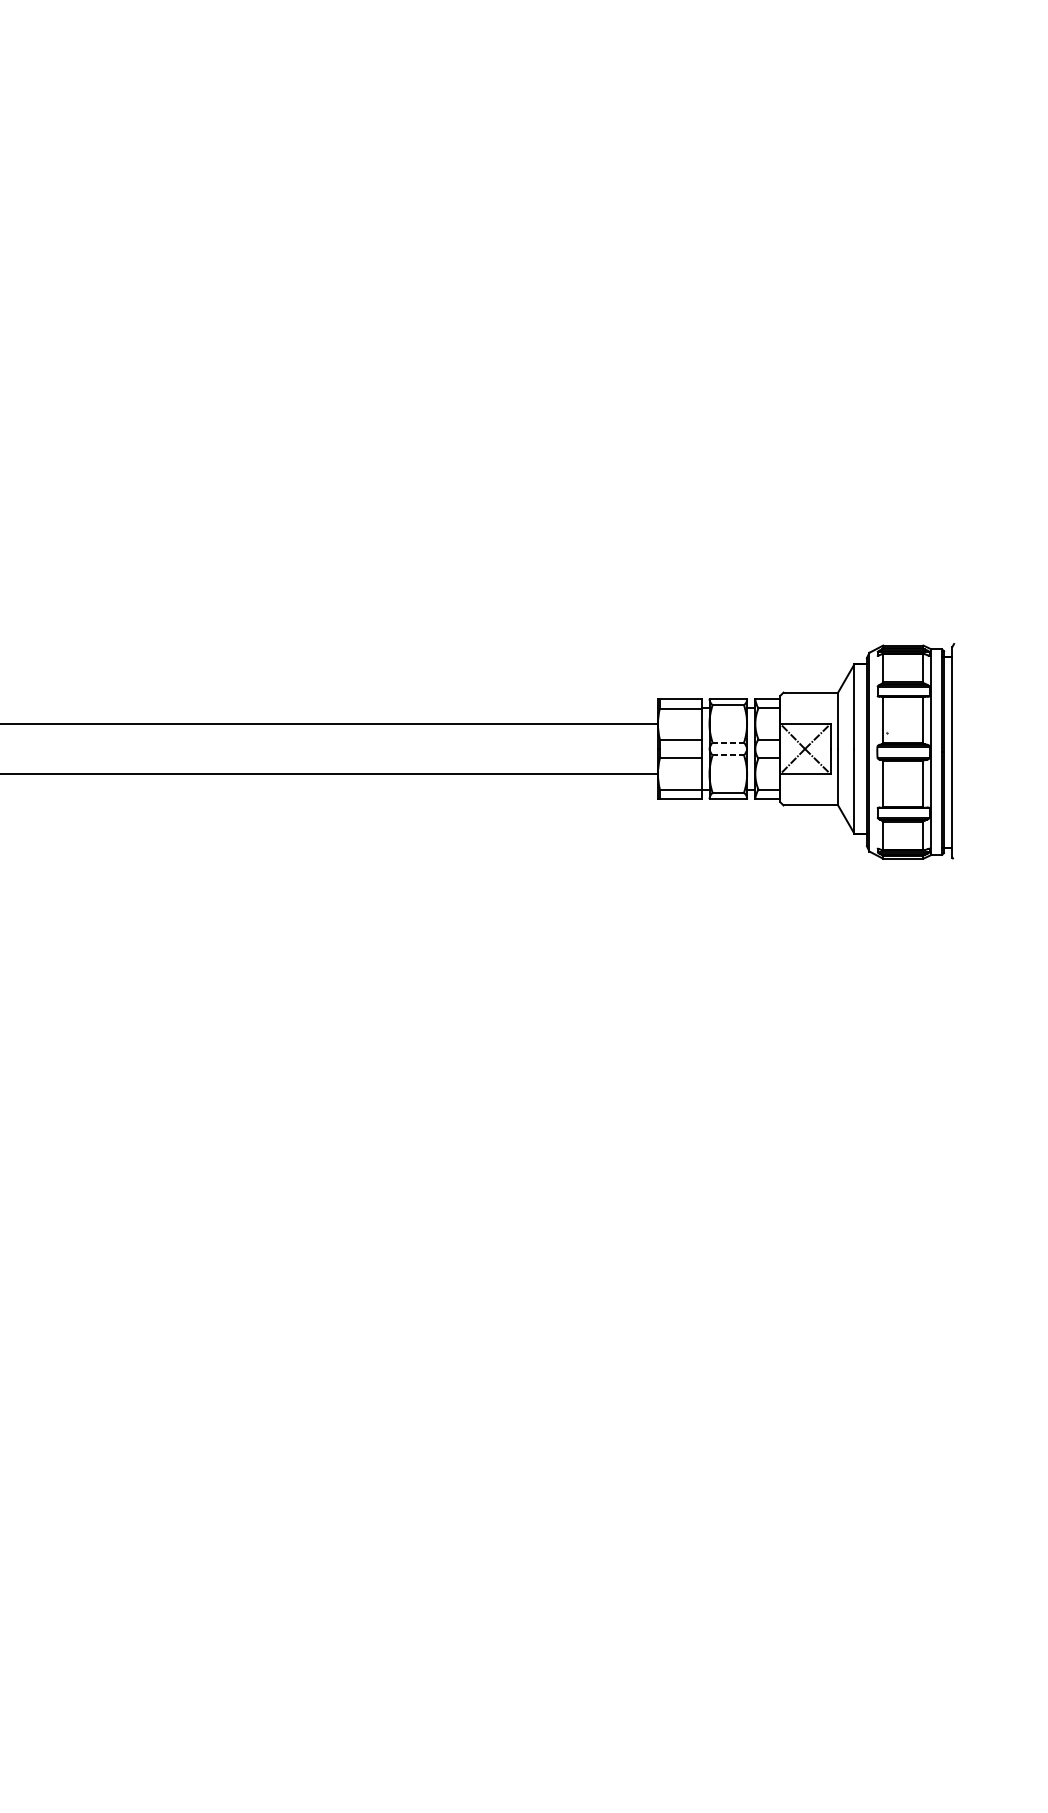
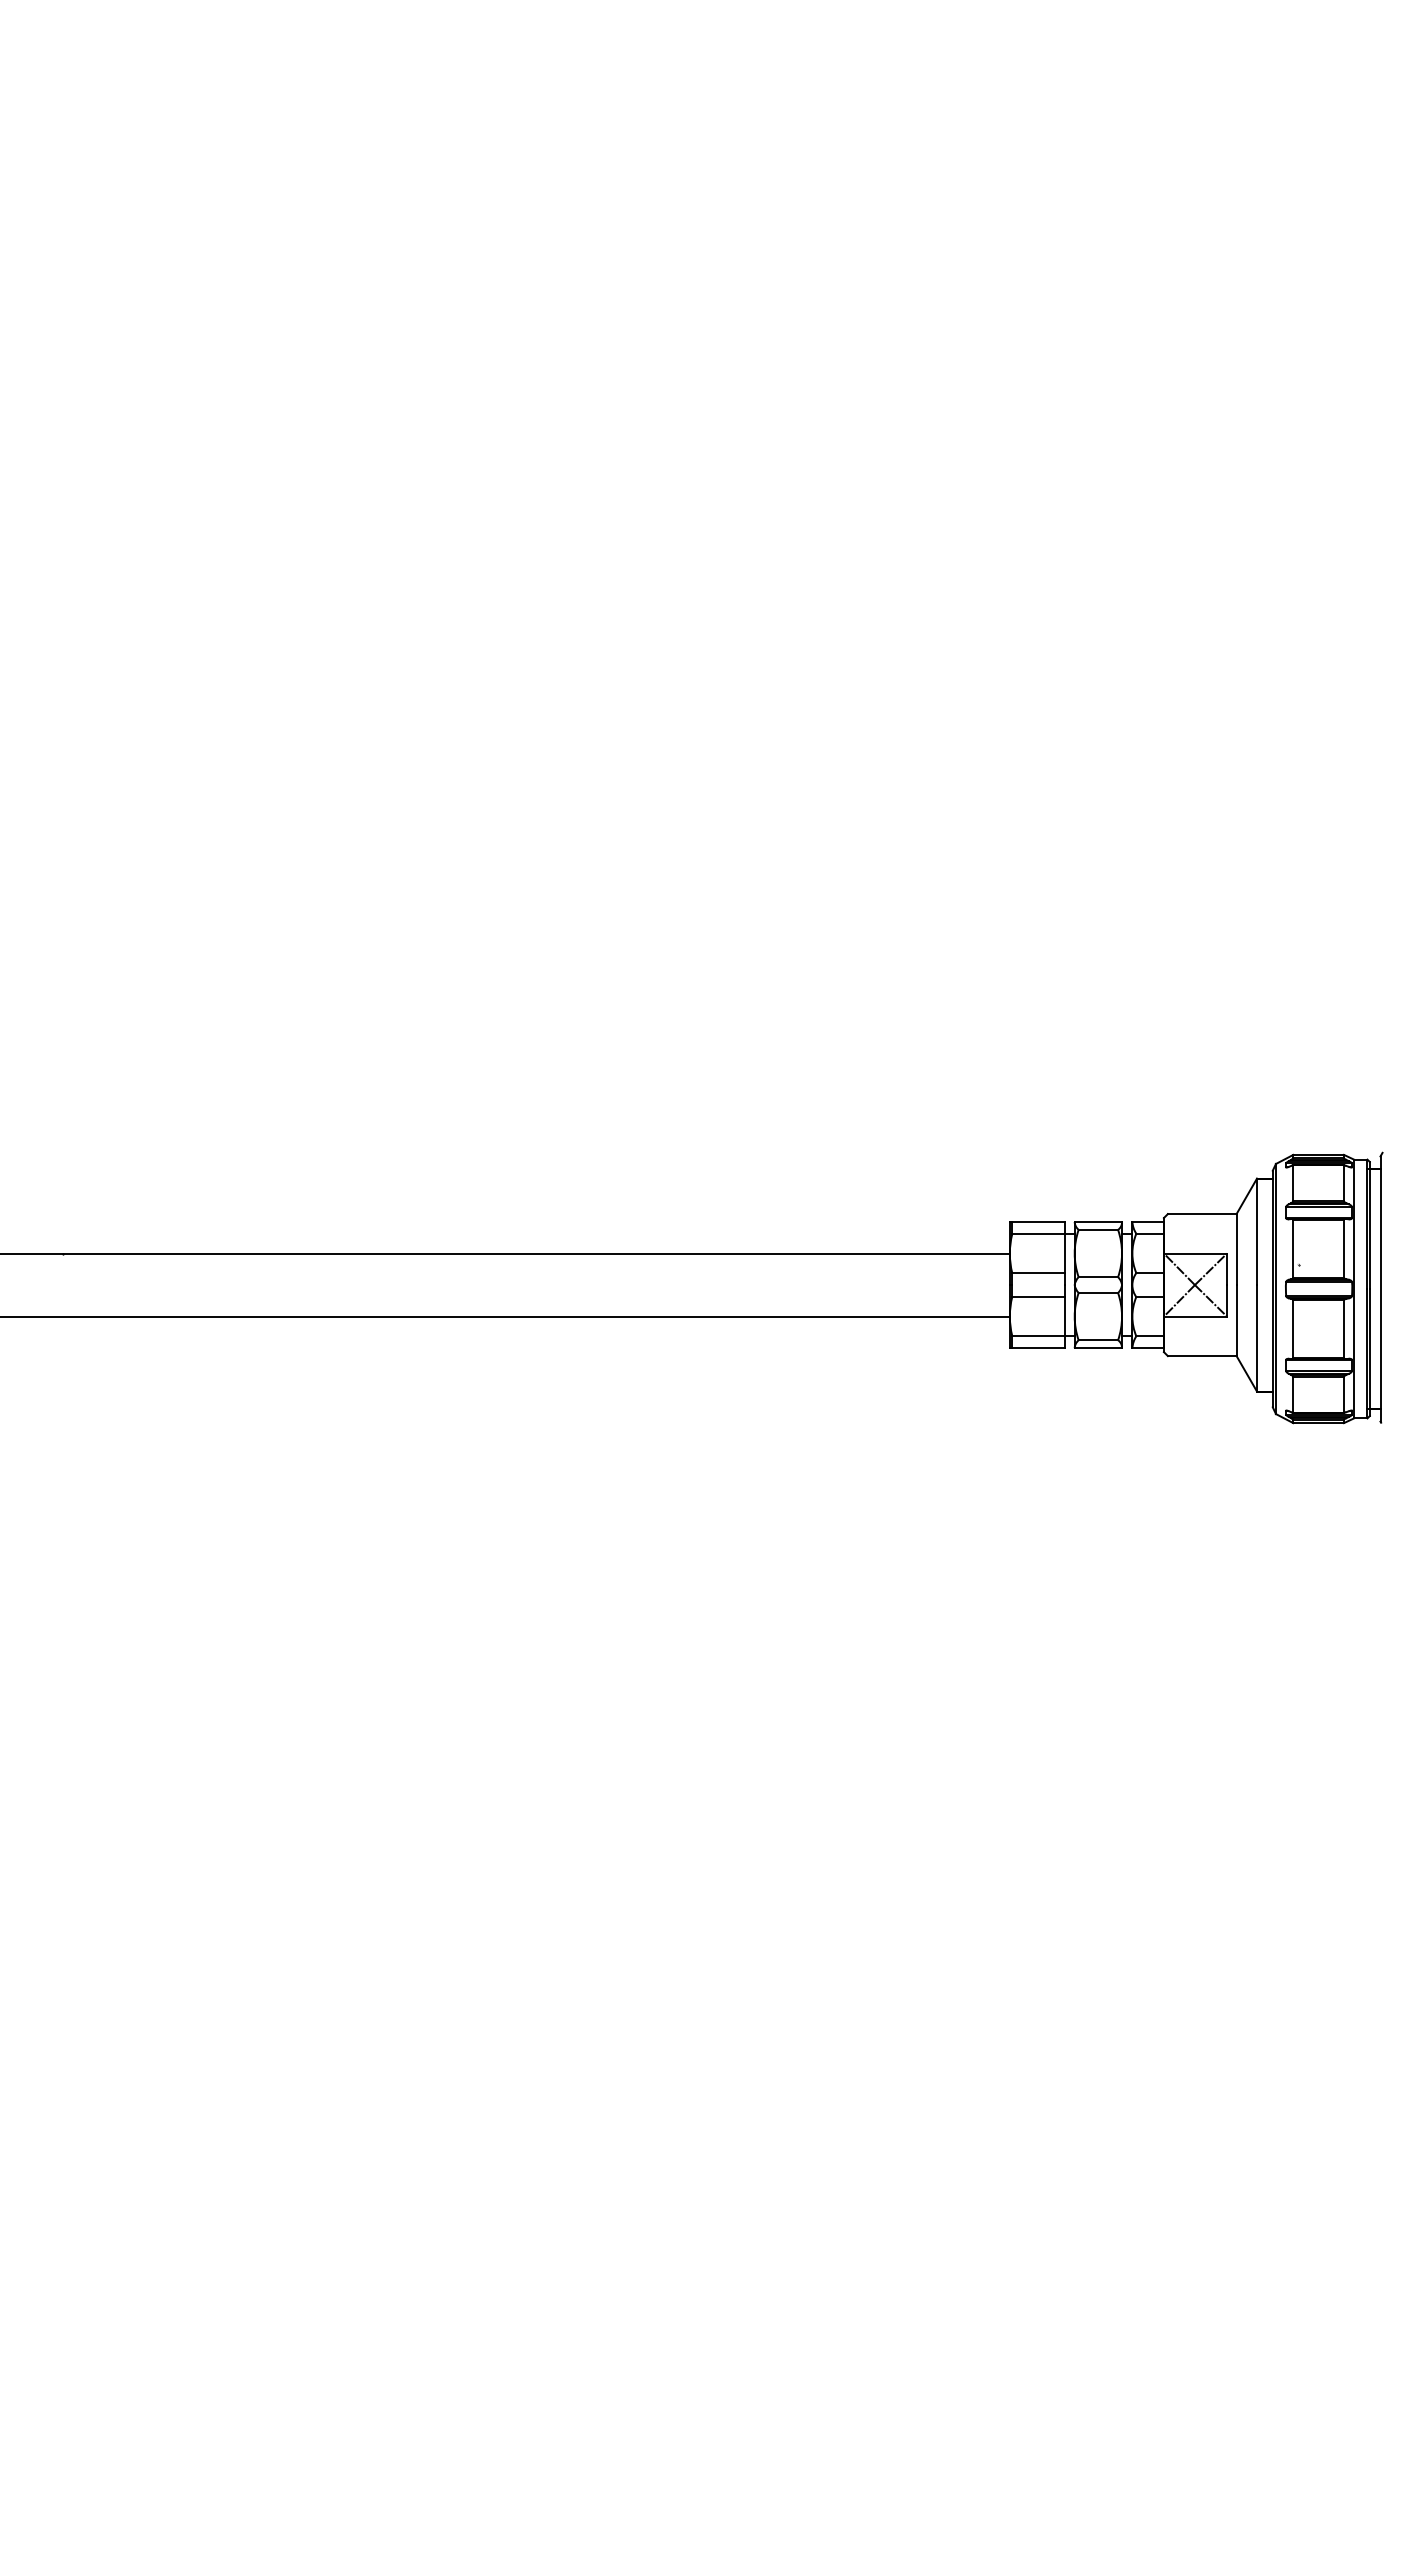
line: (728, 743) -> (1098, 1277), dashed -> solid
line: (728, 754) -> (1098, 1292), dashed -> solid

